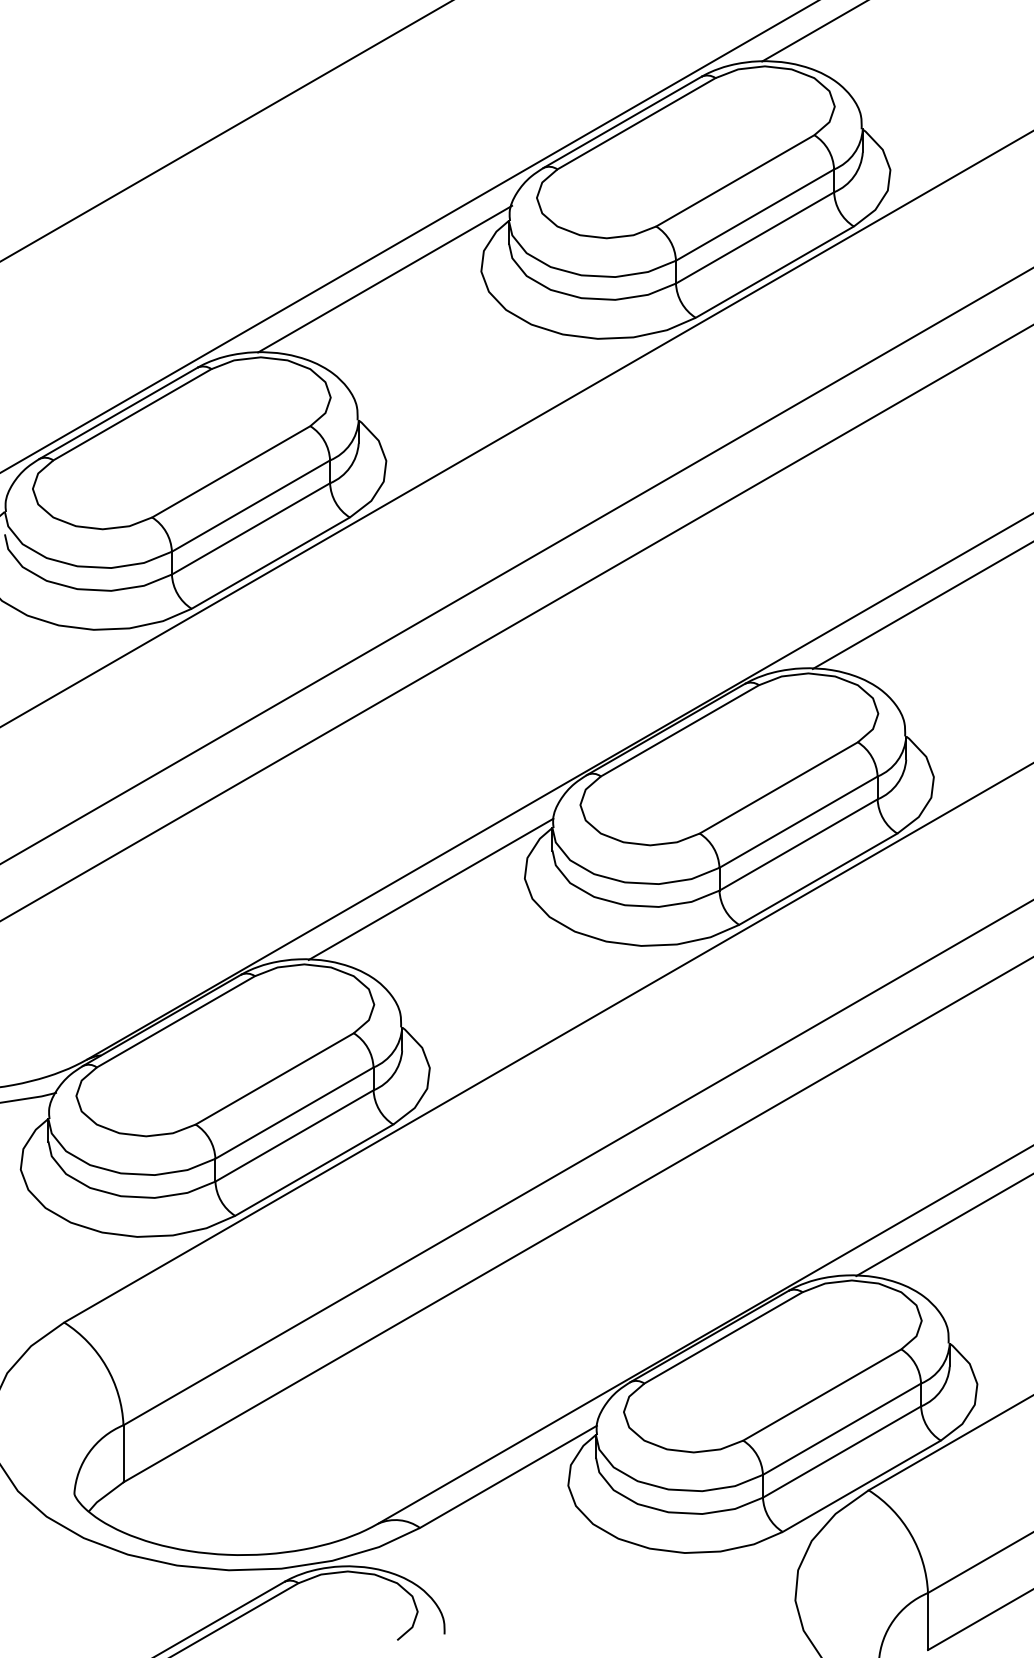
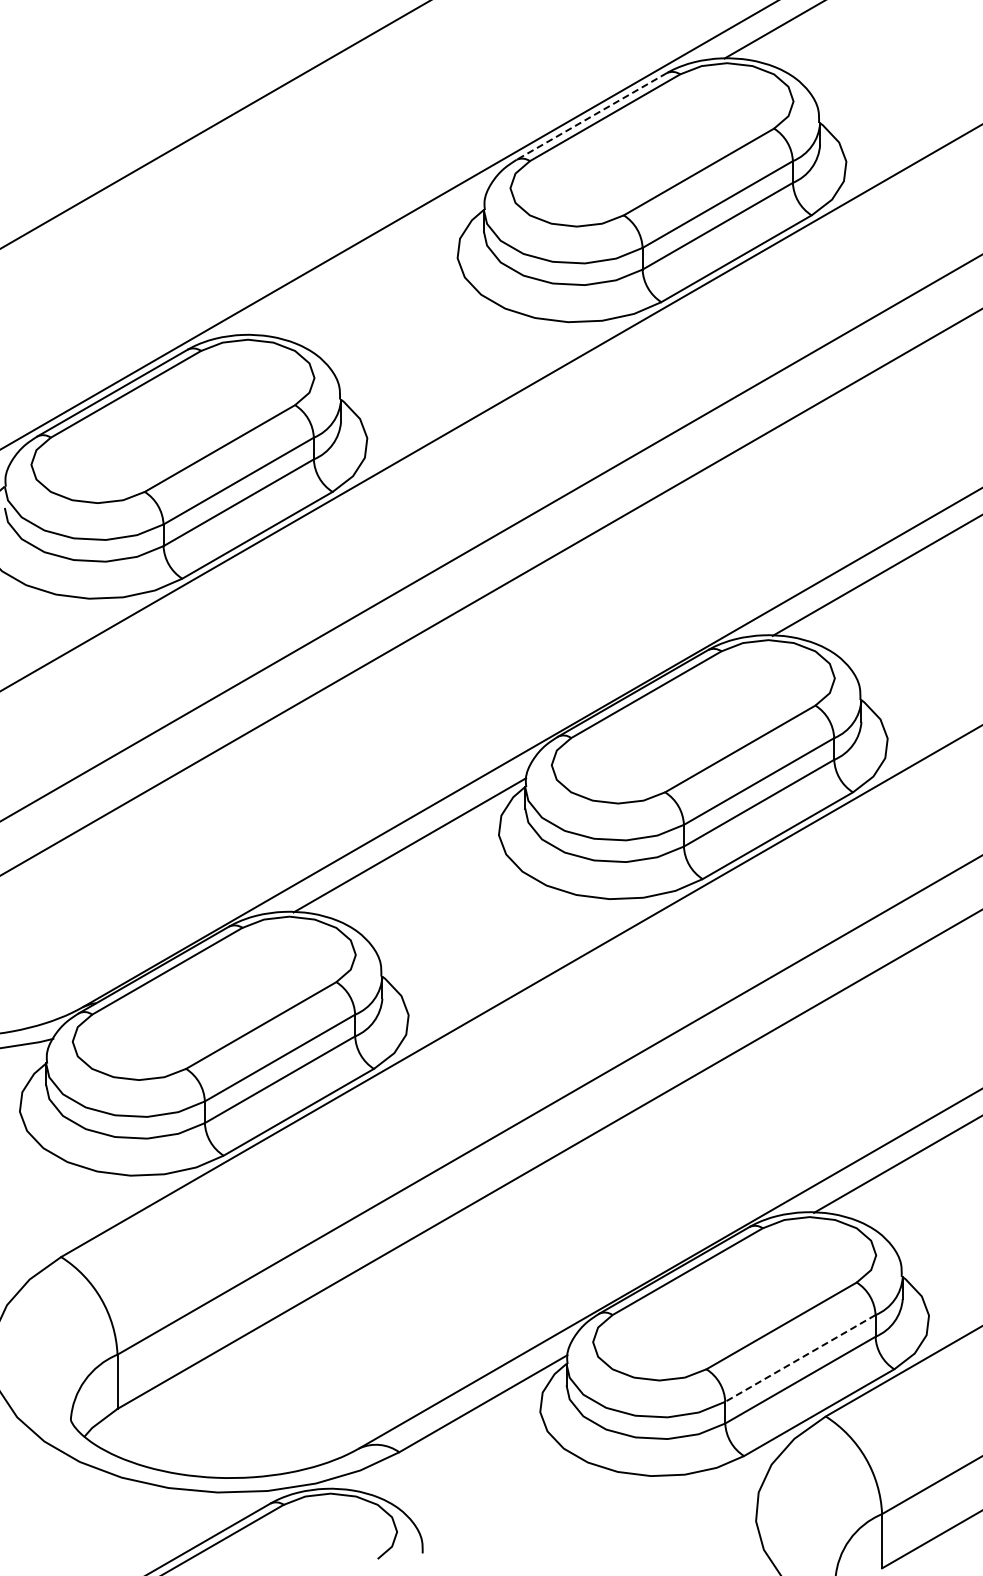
line: (622, 122) -> (591, 116), solid -> dashed
line: (384, 279) -> (365, 265), removed
line: (842, 1429) -> (800, 1358), solid -> dashed

